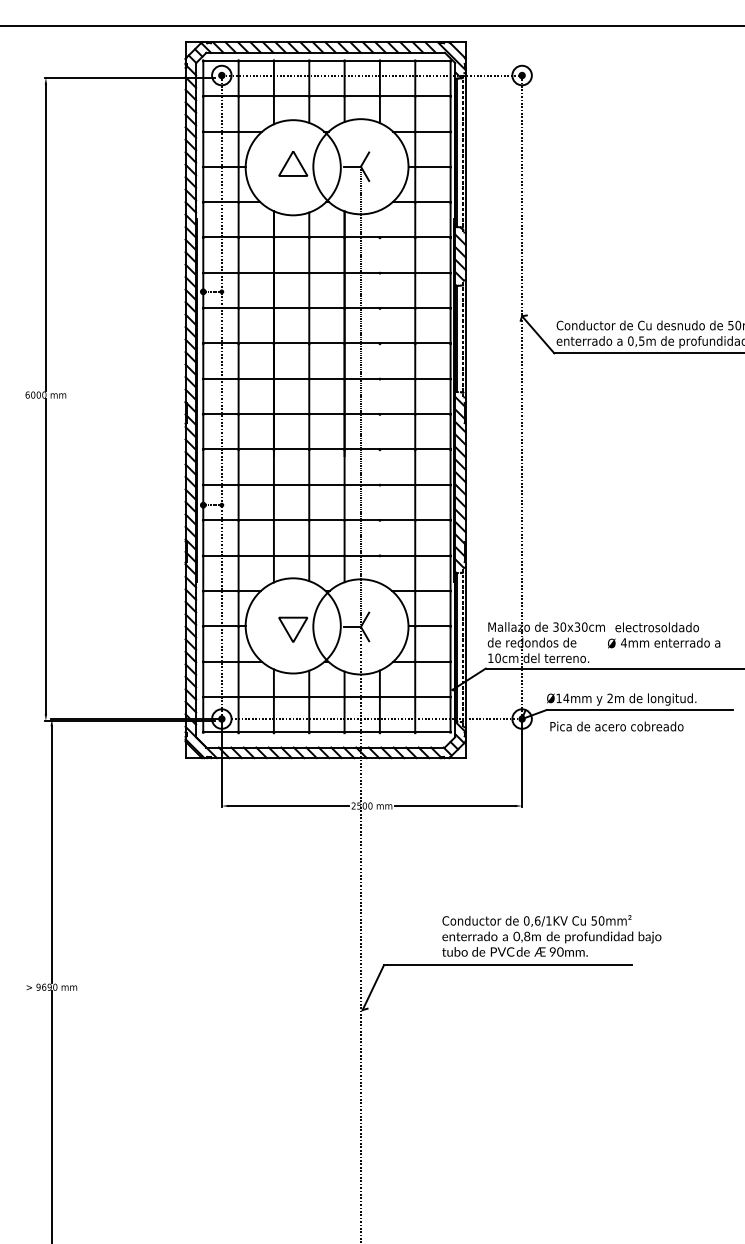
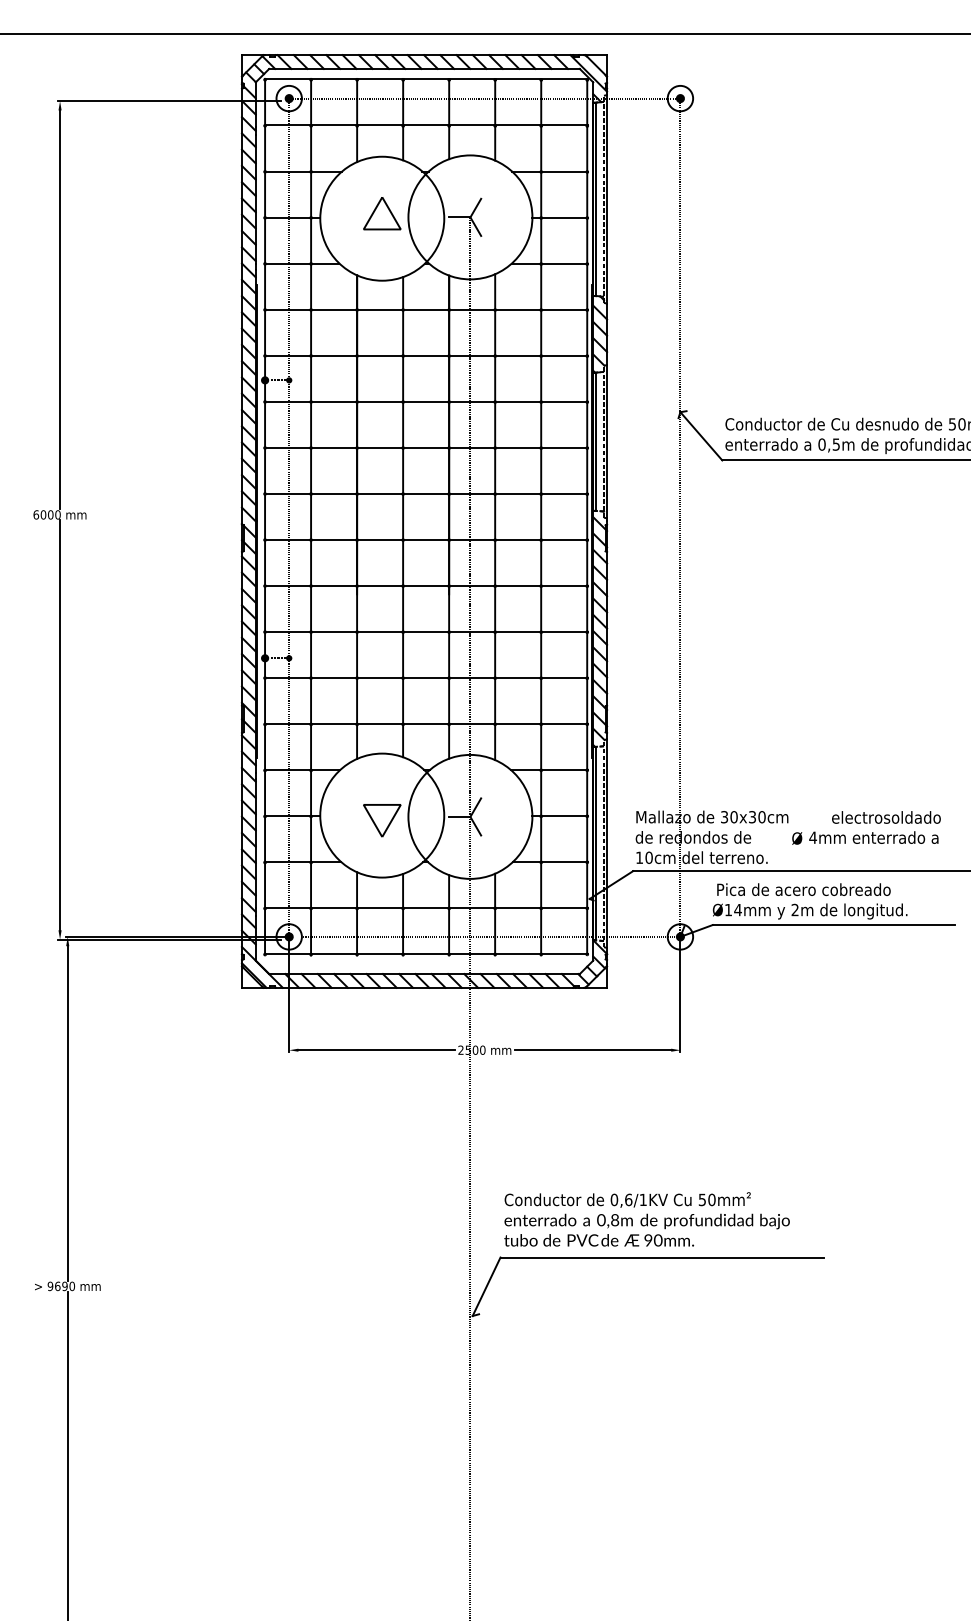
line: (380, 397) -> (495, 517), added
text: (657, 627) -> (886, 817), moved
text: (616, 726) -> (803, 889), moved
text: (551, 935) -> (646, 1219), moved

